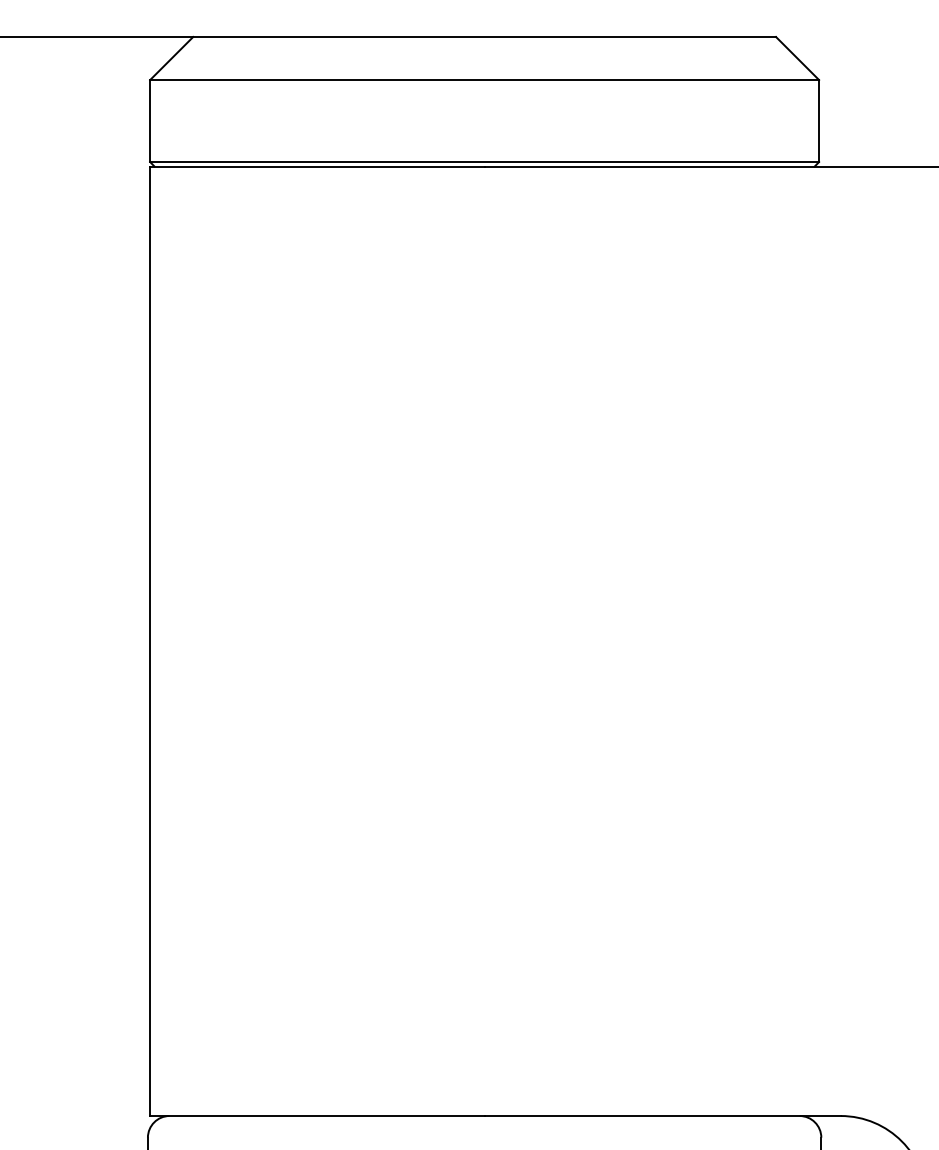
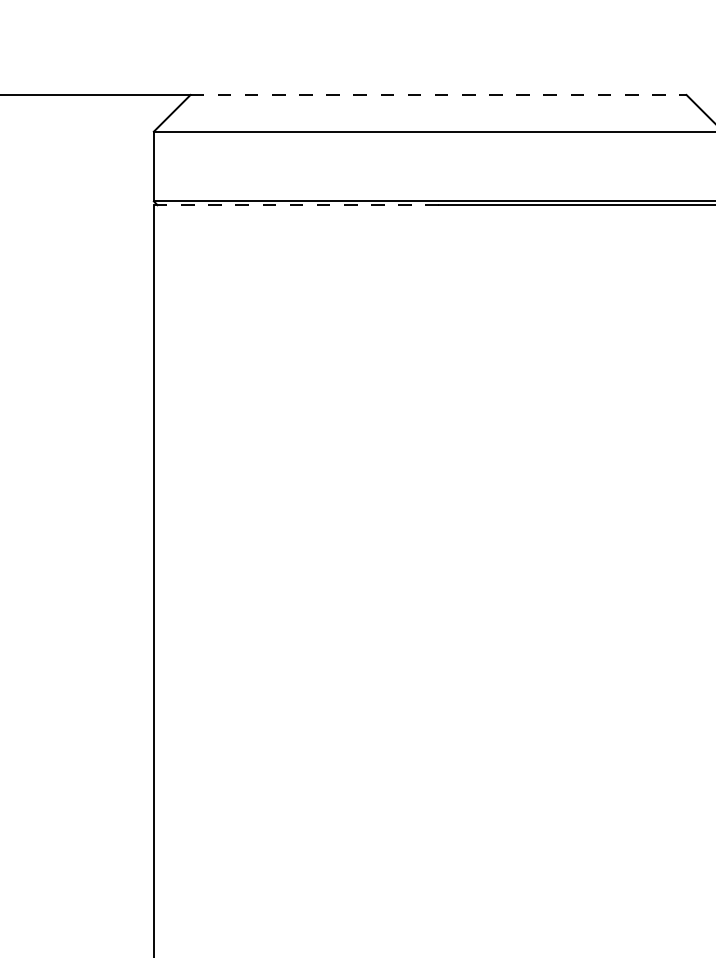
line: (485, 36) -> (439, 94), solid -> dashed
line: (317, 166) -> (296, 205), solid -> dashed

